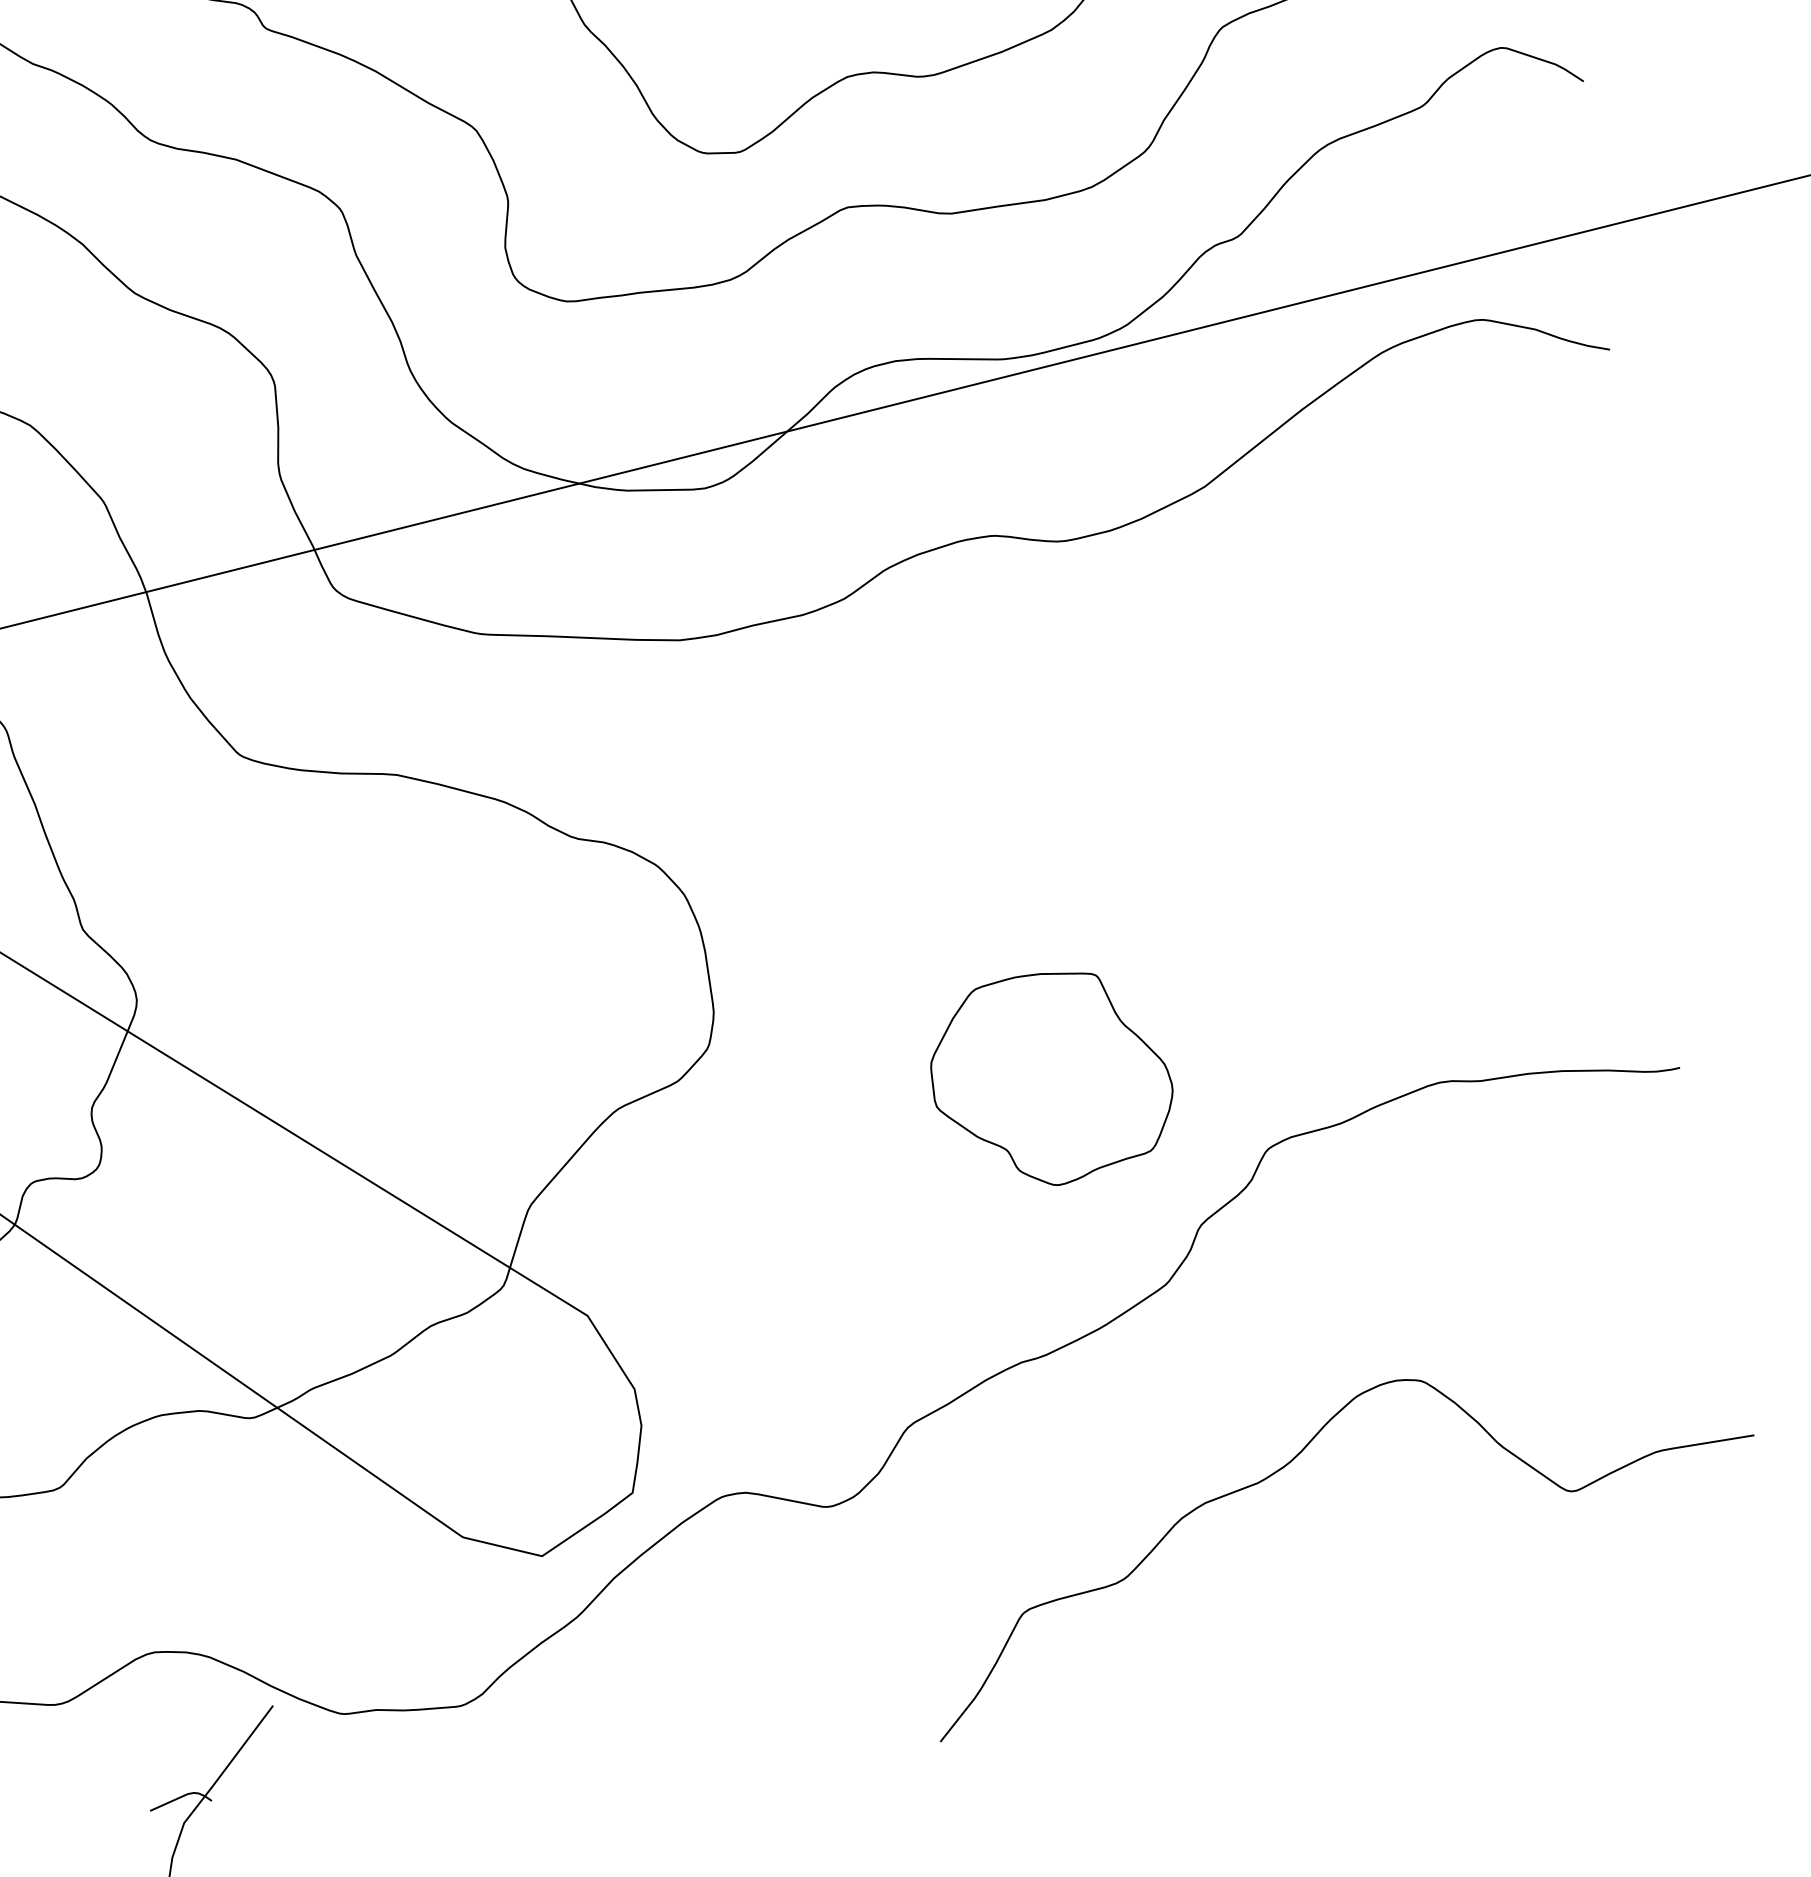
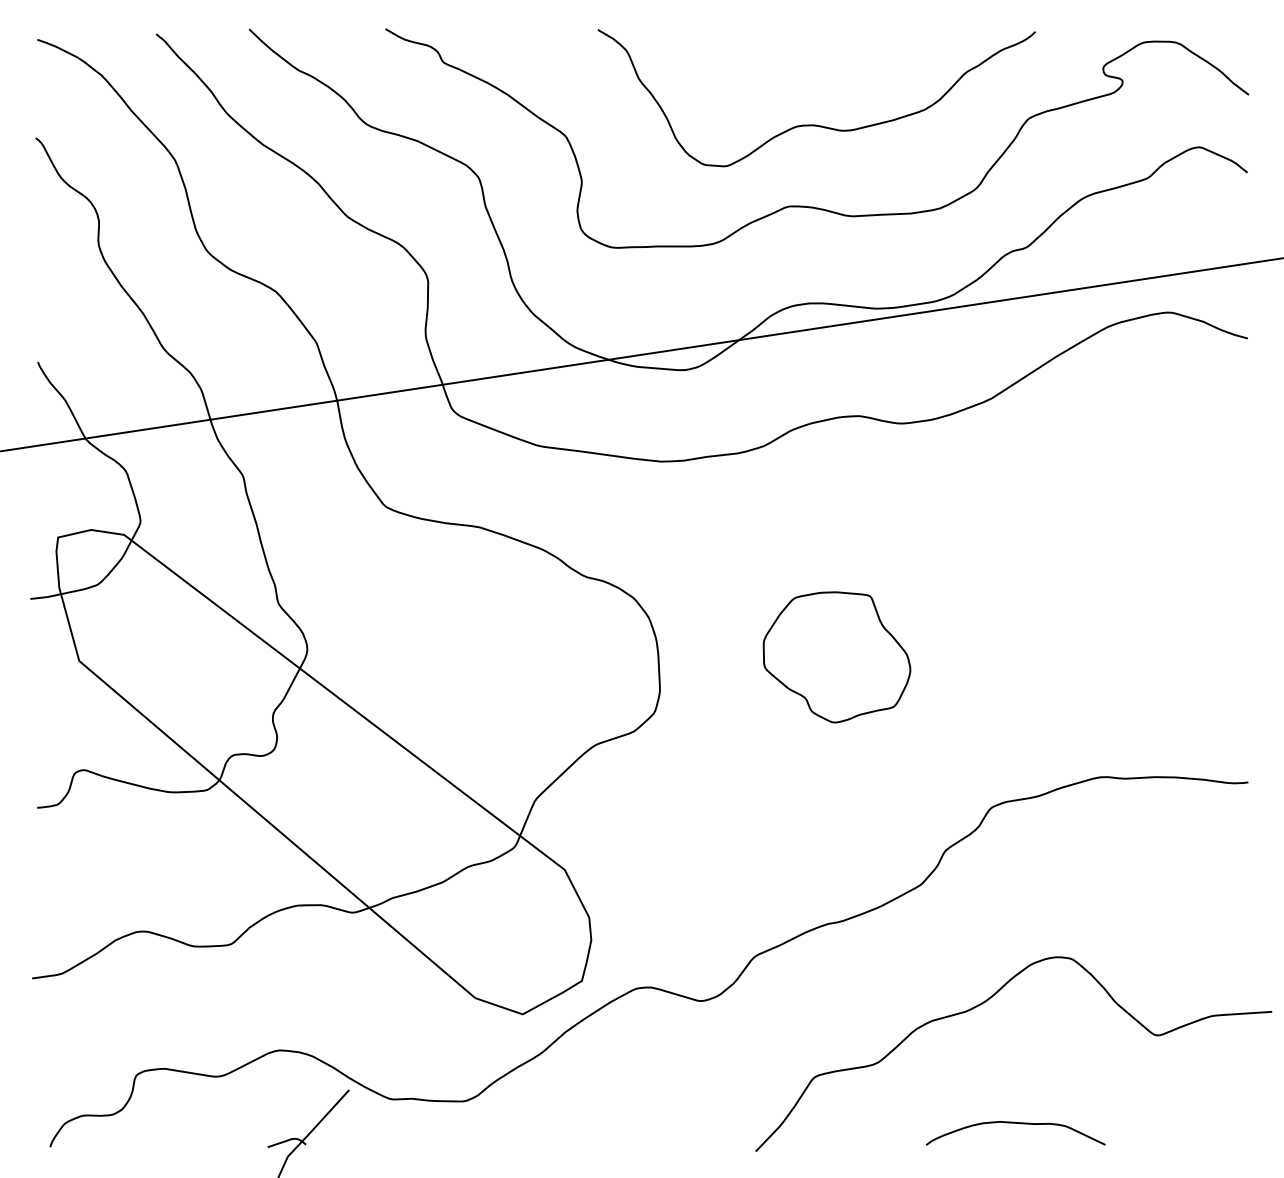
part: (1050, 1079) -> (836, 657), moved
curve: (1356, 1655) -> (1015, 1123), added

